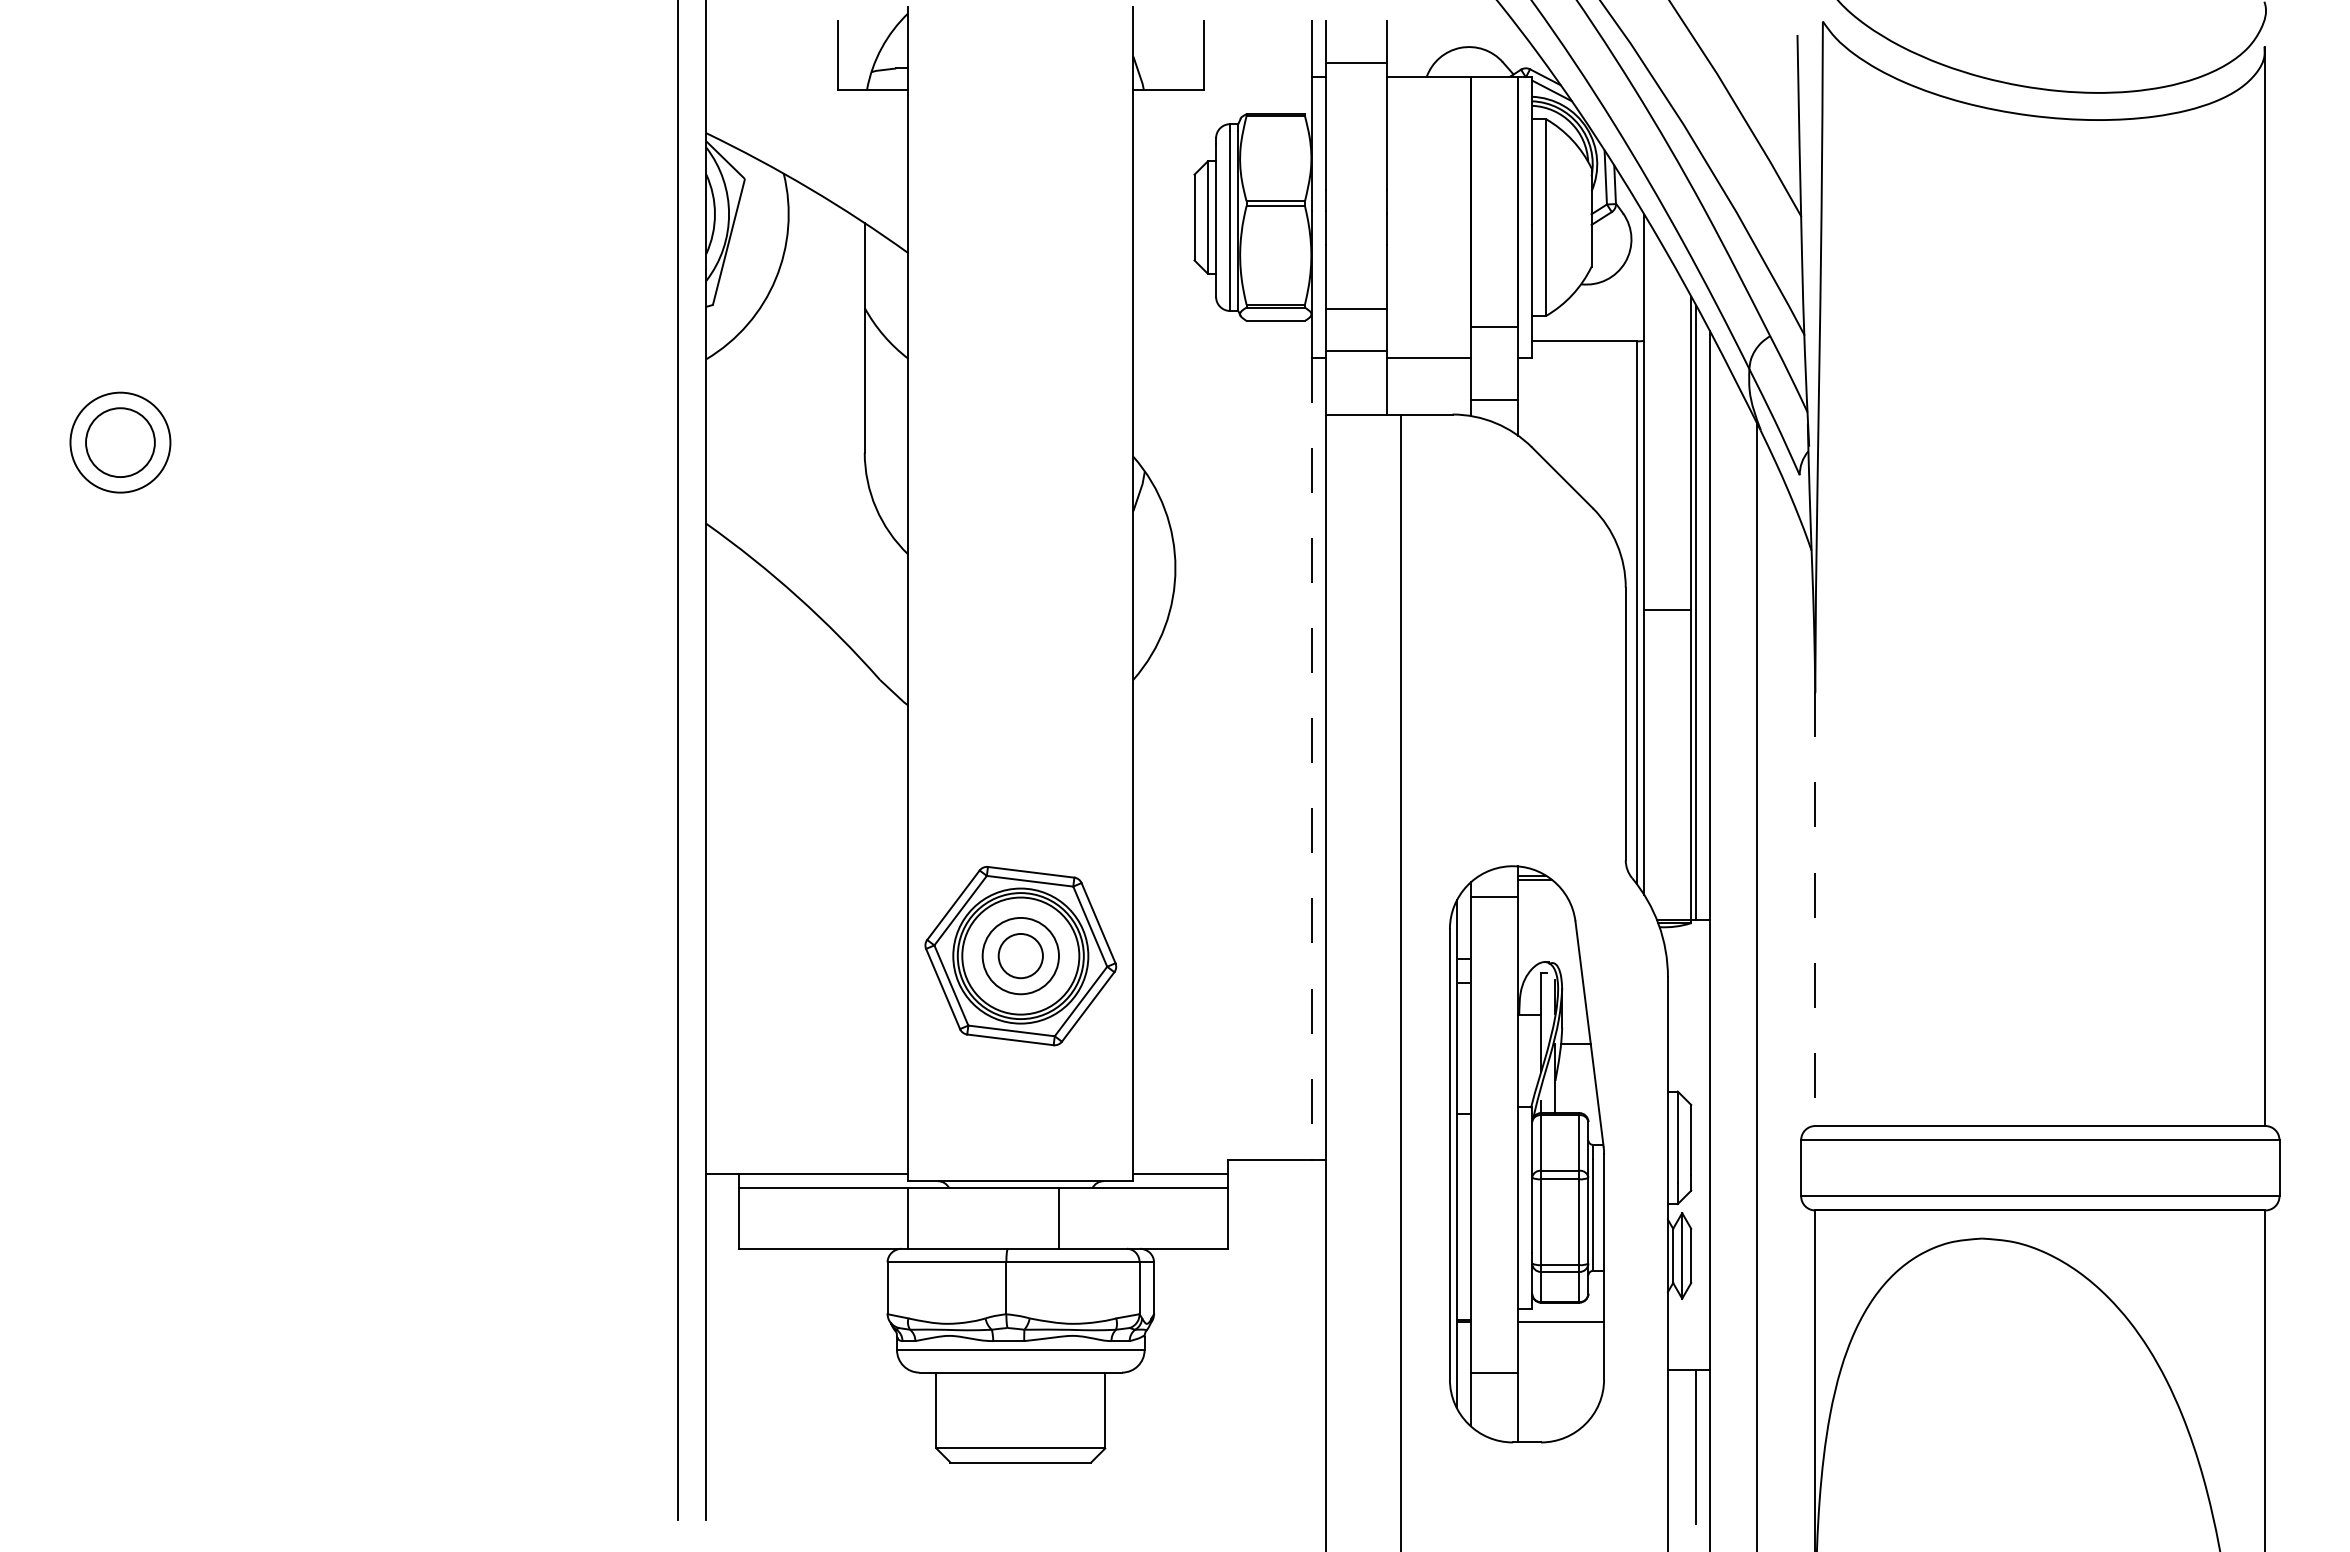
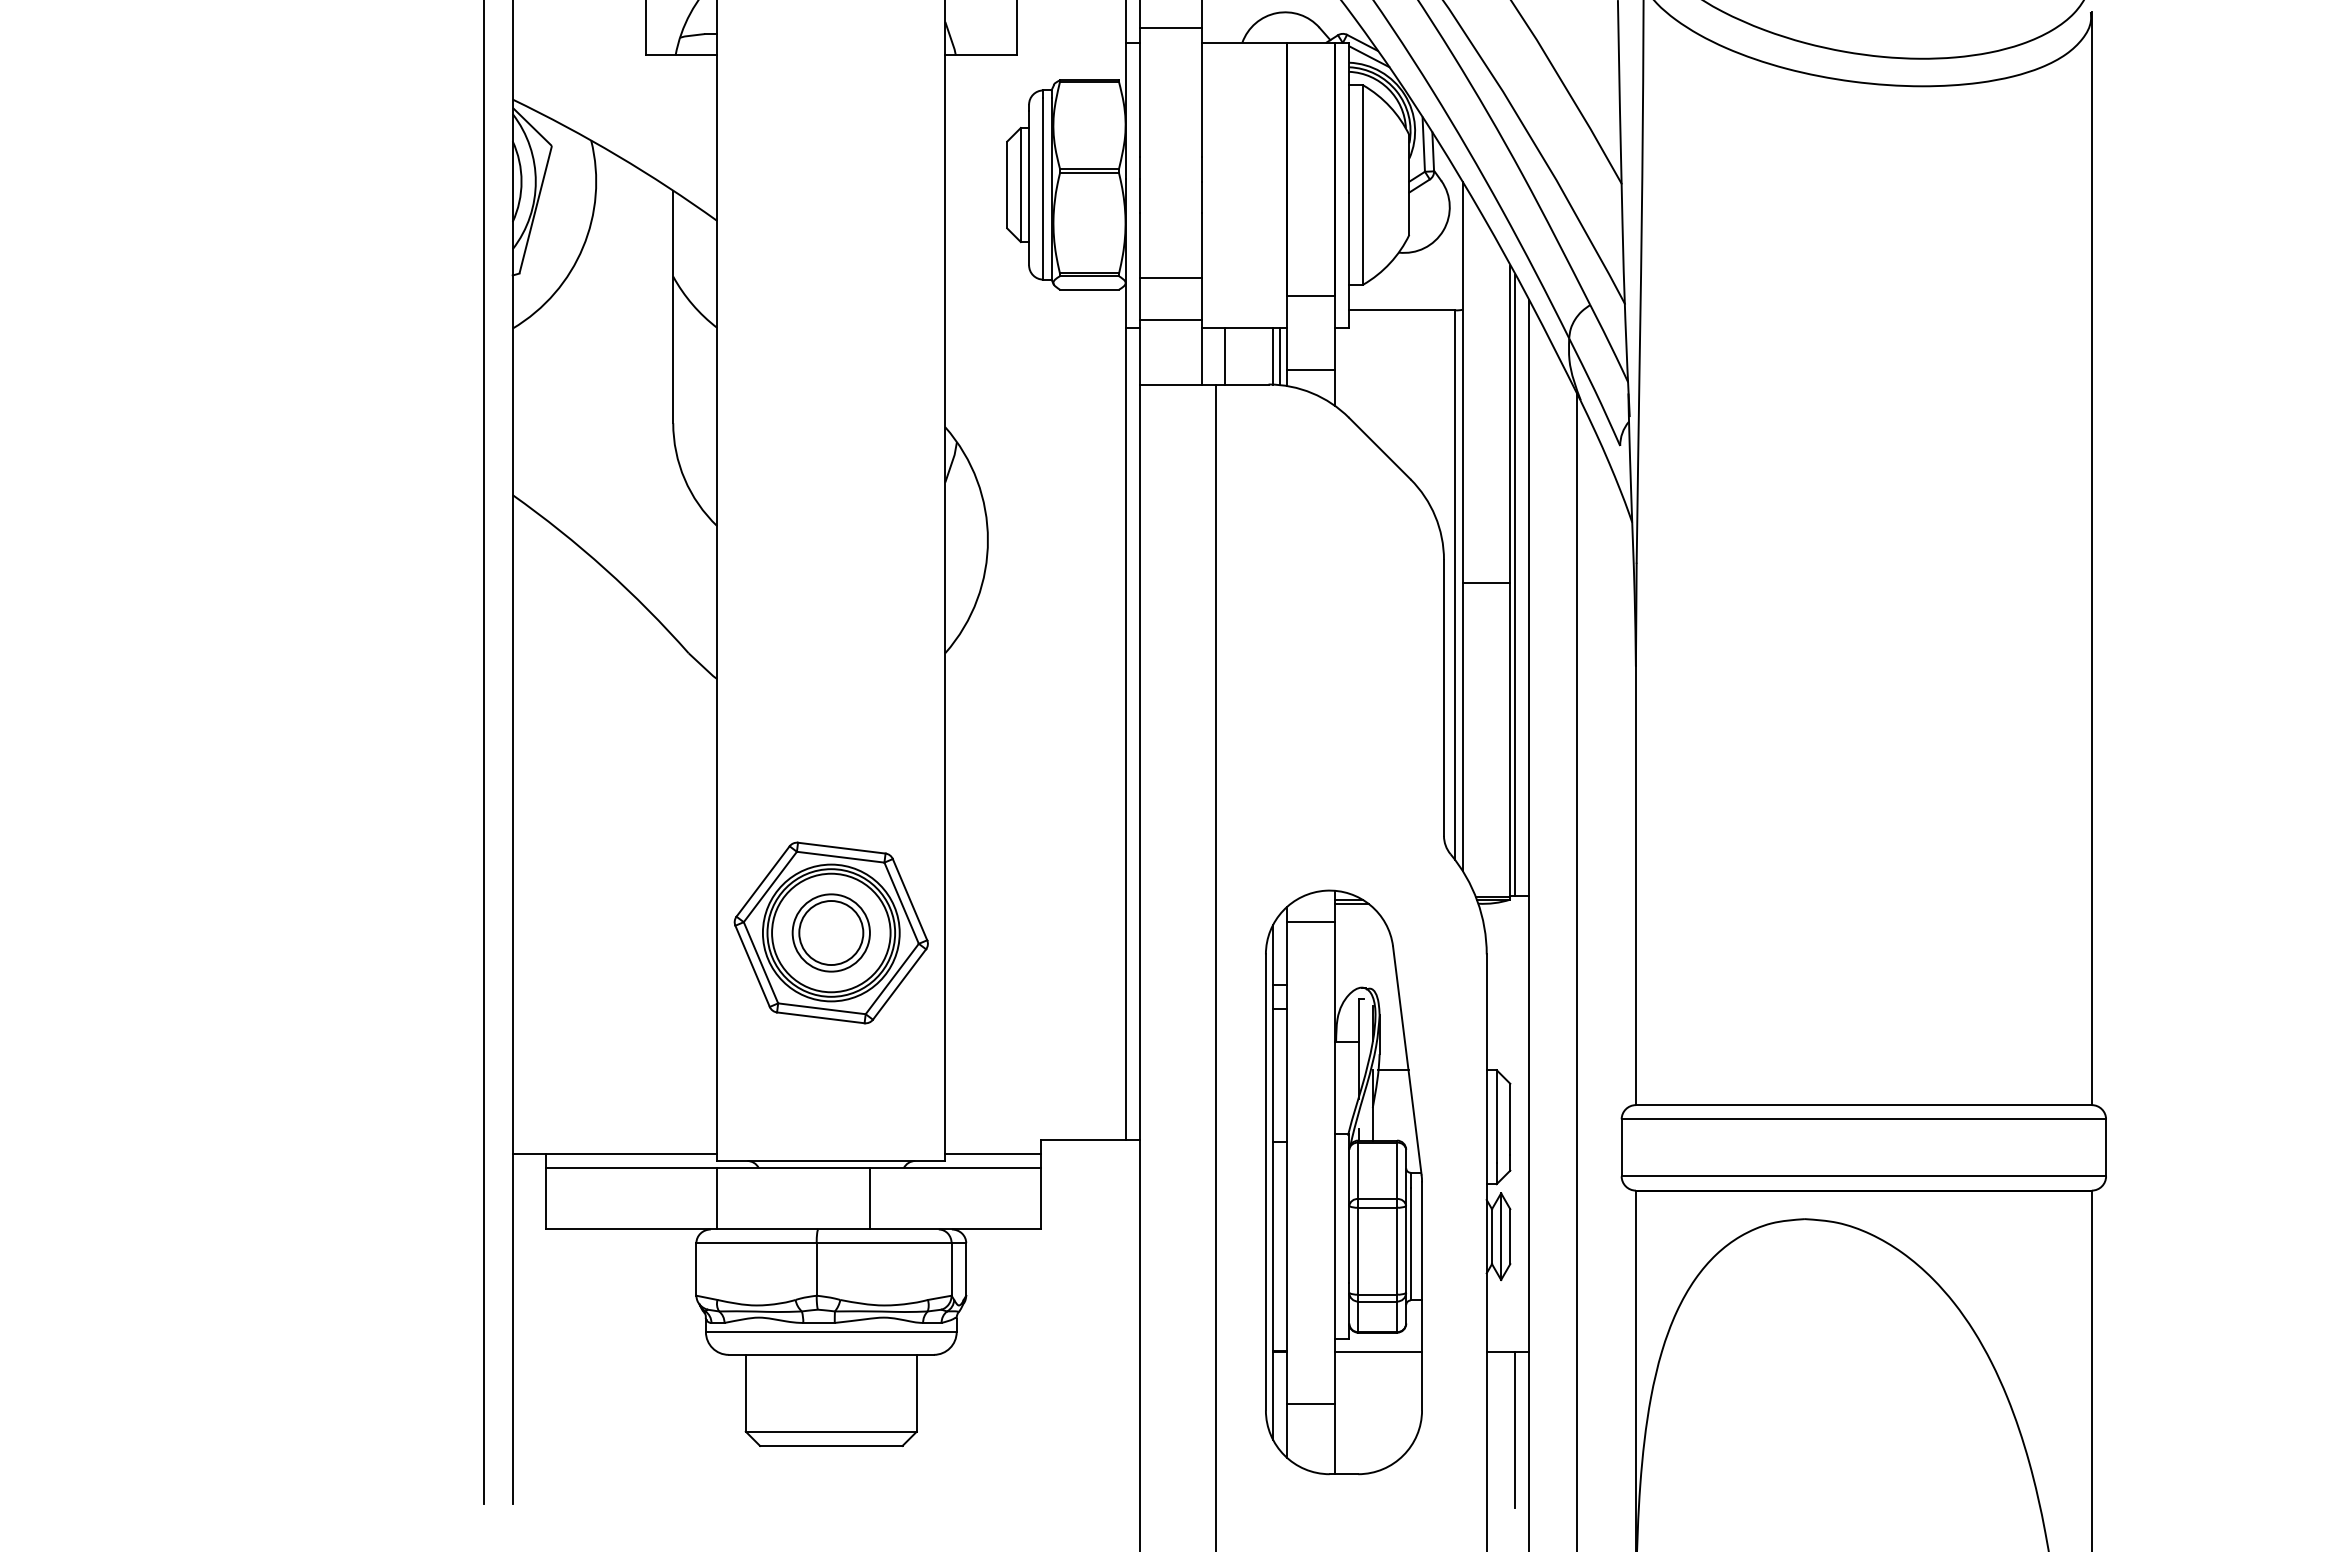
line: (1409, 386) -> (1224, 356), added
line: (1456, 386) -> (1272, 356), added
line: (1463, 386) -> (1279, 356), added
line: (1311, 759) -> (1125, 733), dashed -> solid
line: (1815, 909) -> (1636, 885), dashed -> solid
circle: (1020, 955) -> (830, 932), size x1.43
part: (1526, 1154) -> (1343, 1182), moved

